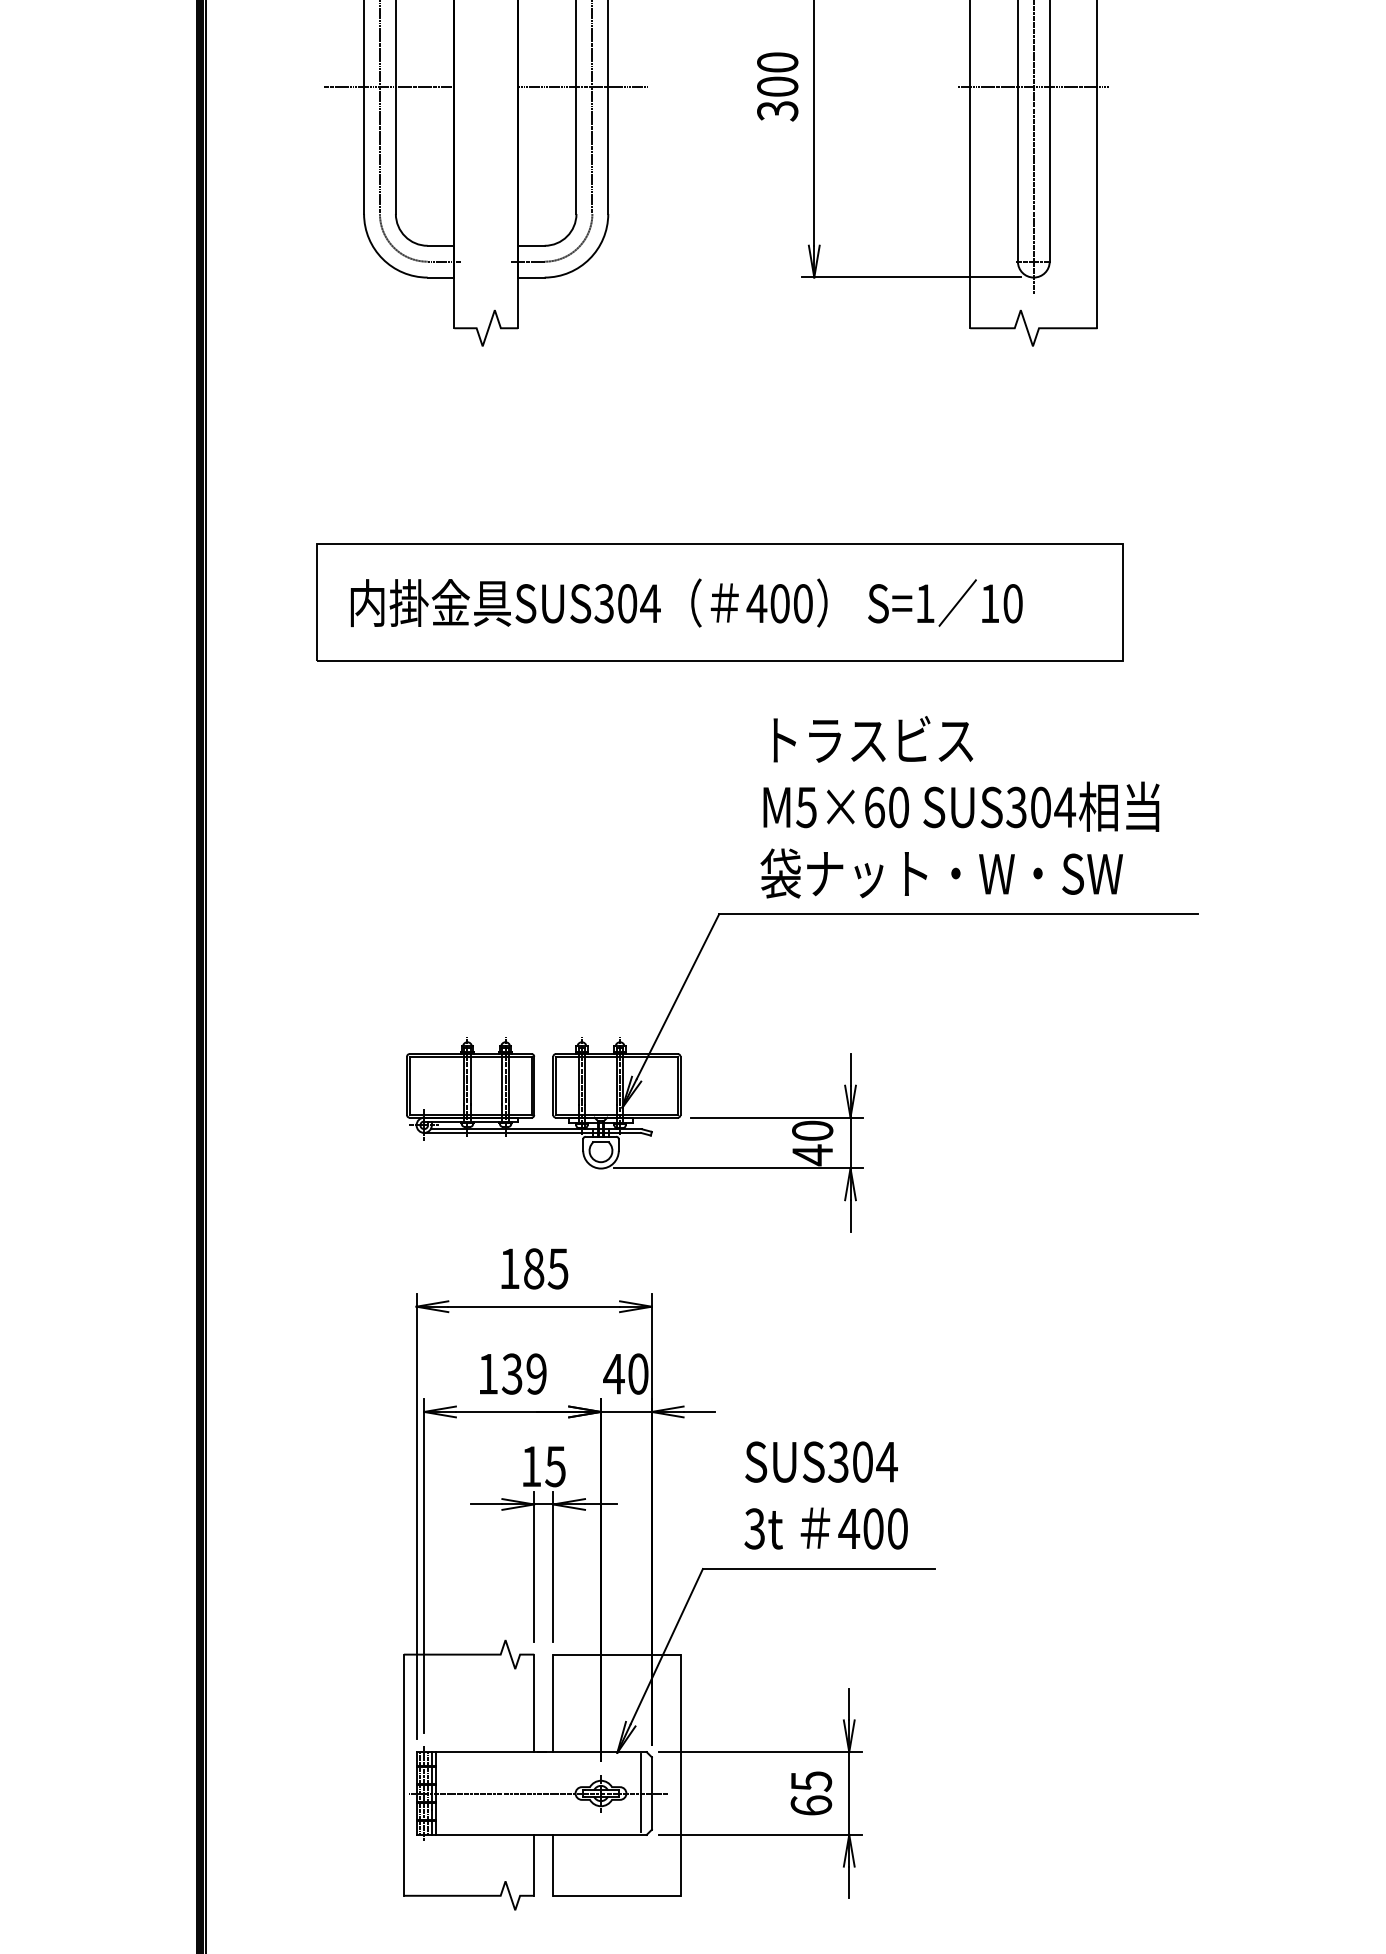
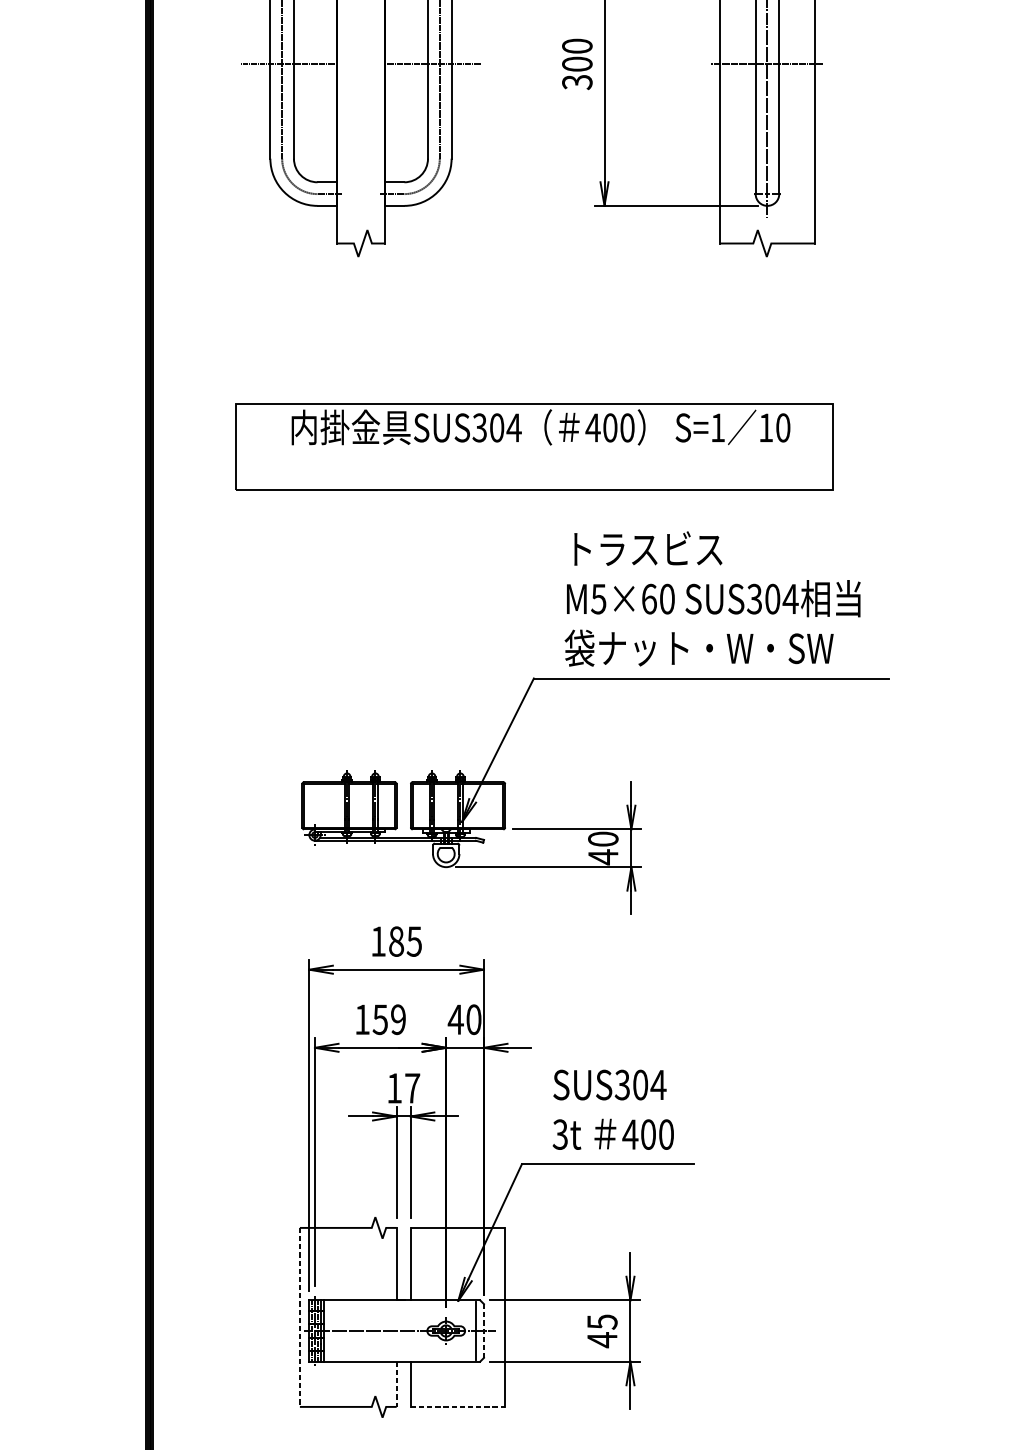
text: (686, 602) -> (540, 427), moved
text: (512, 1373) -> (380, 1019), 139 -> 159
text: (555, 1466) -> (412, 1088), 15 -> 17
line: (403, 1775) -> (299, 1317), solid -> dashed
line: (651, 1794) -> (483, 1331), solid -> dashed
text: (811, 1805) -> (602, 1339), 65 -> 45
line: (534, 1865) -> (396, 1384), solid -> dashed
line: (616, 1895) -> (457, 1406), solid -> dashed

